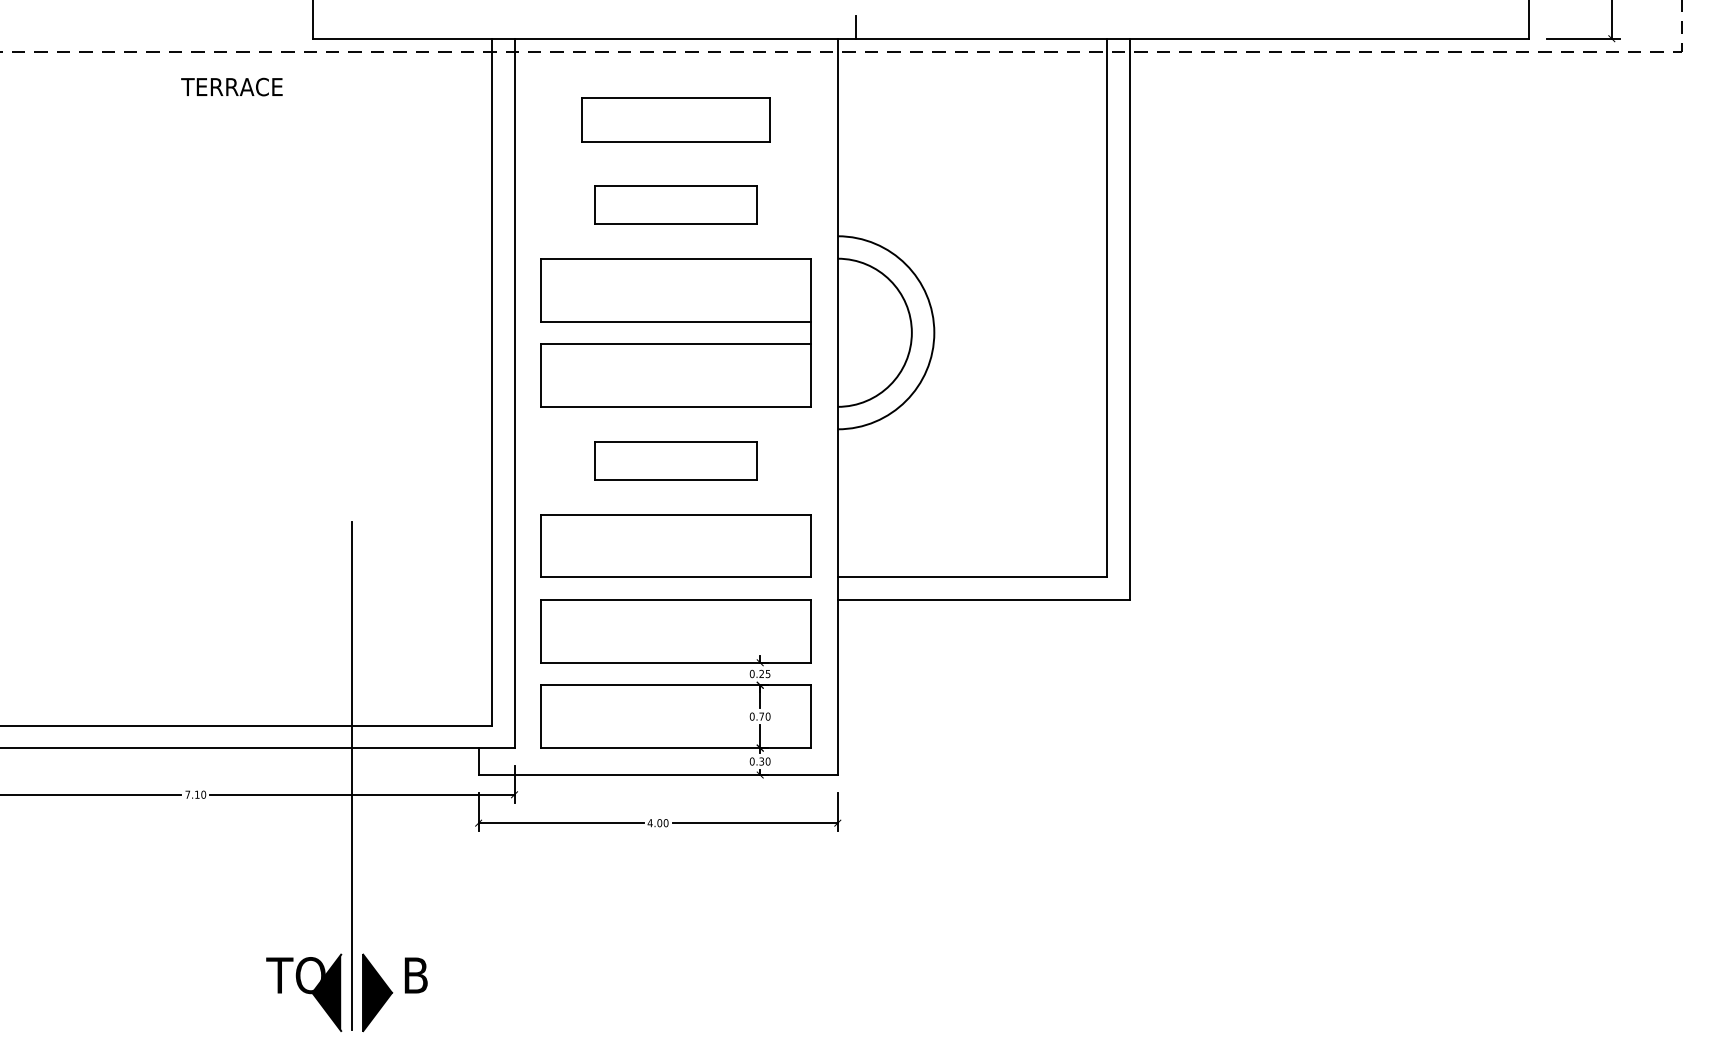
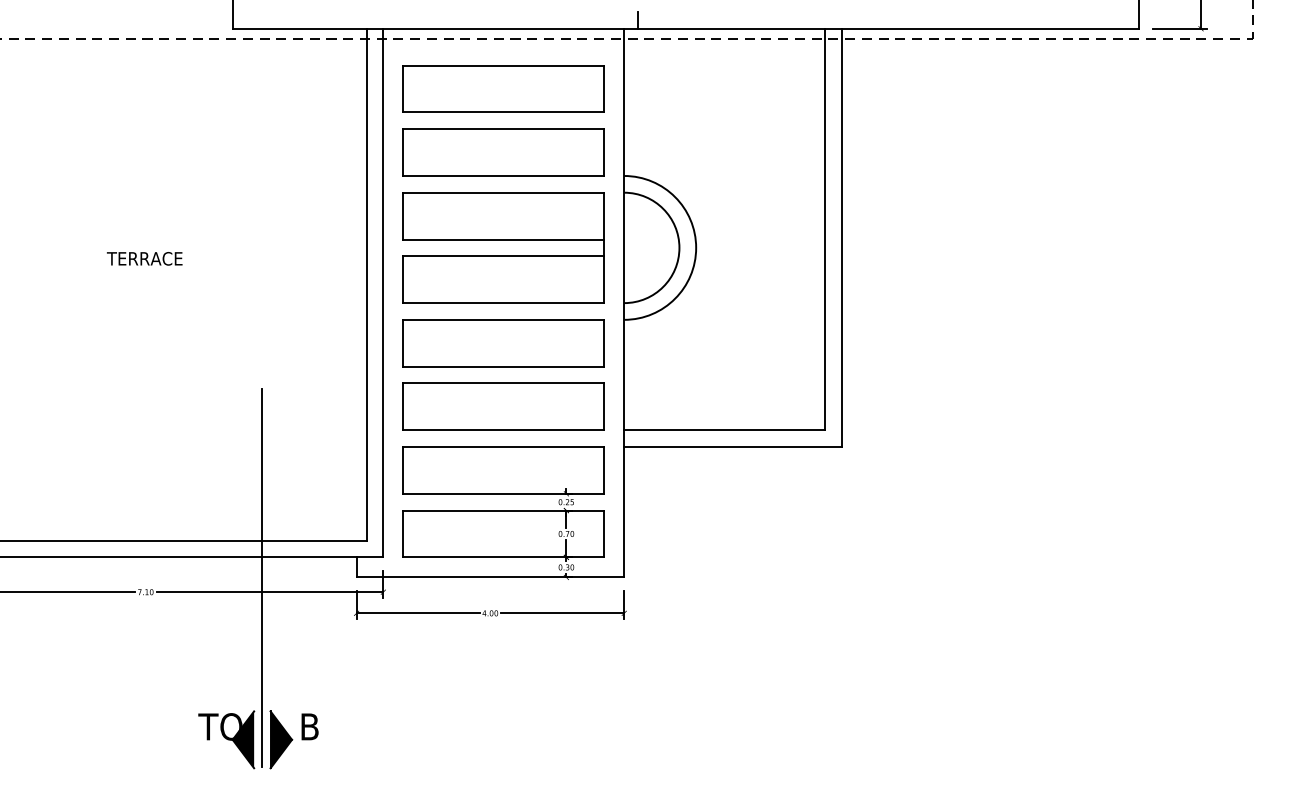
text: (231, 86) -> (144, 258), moved
part: (675, 118) -> (503, 88), size x1.43
part: (675, 204) -> (503, 152), size x1.67
part: (675, 461) -> (503, 343), size x1.67

